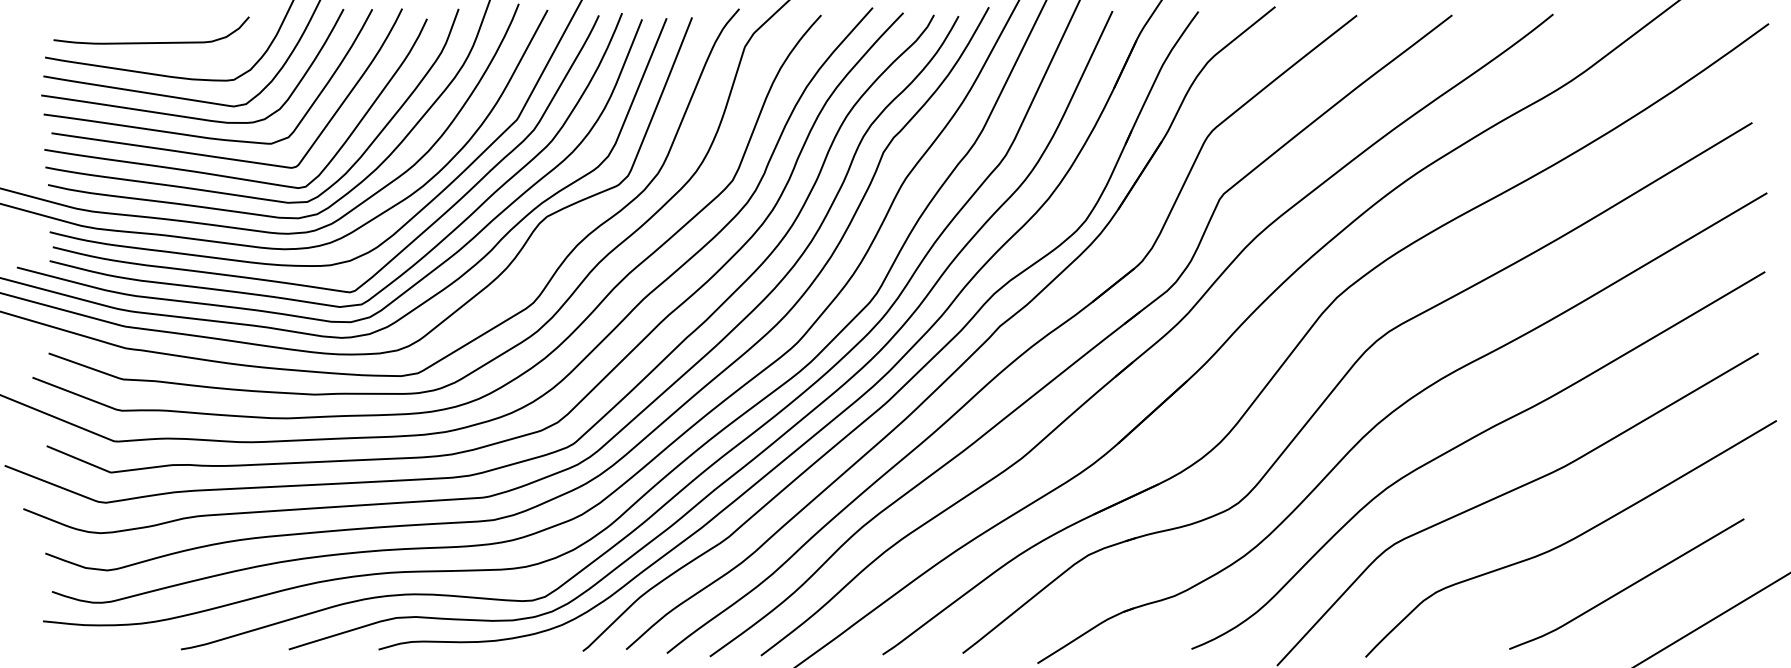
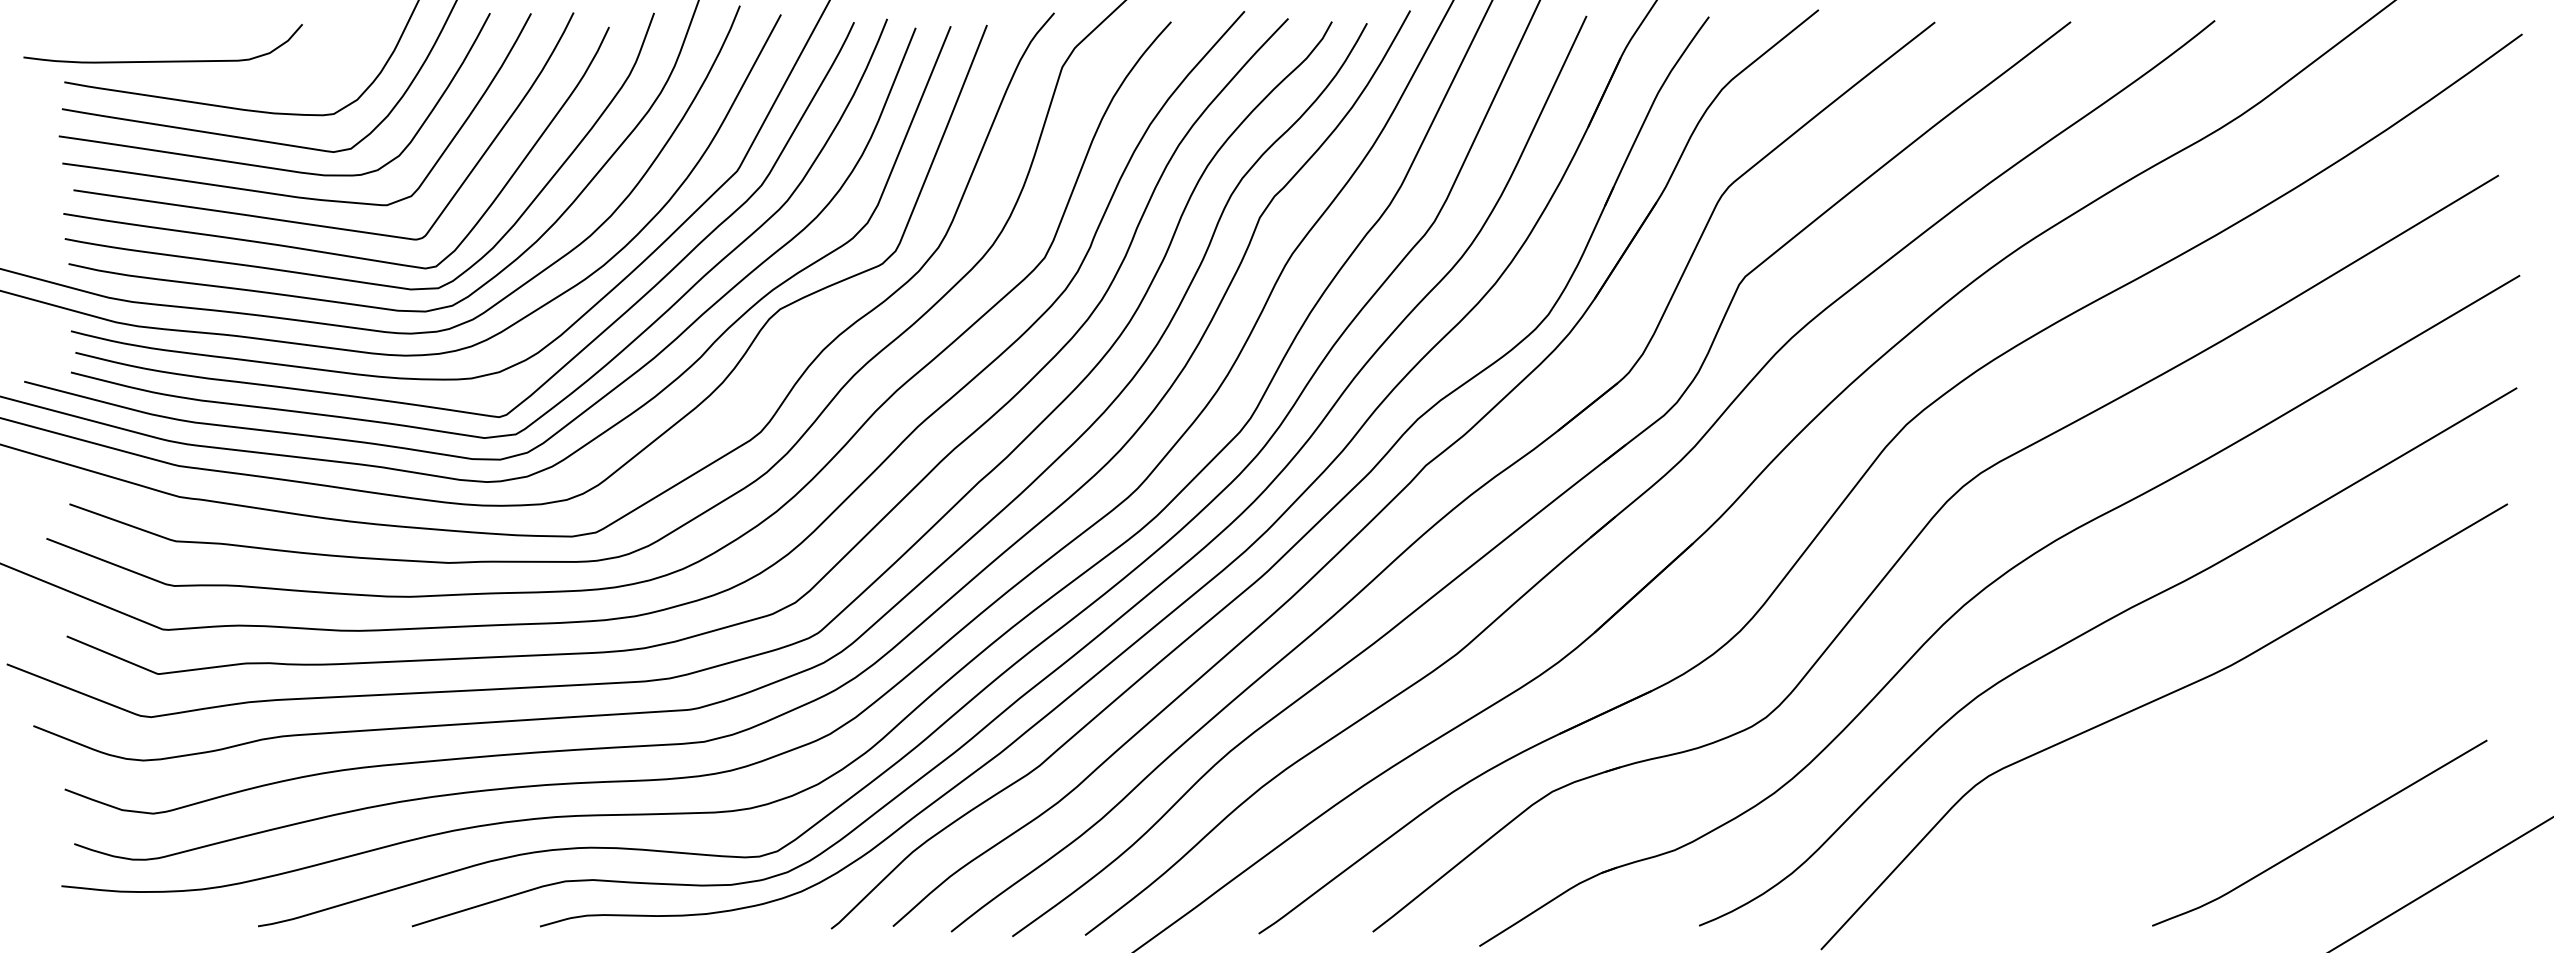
curve: (151, 42) -> (162, 60), moved
curve: (1571, 539) -> (2240, 769), removed

